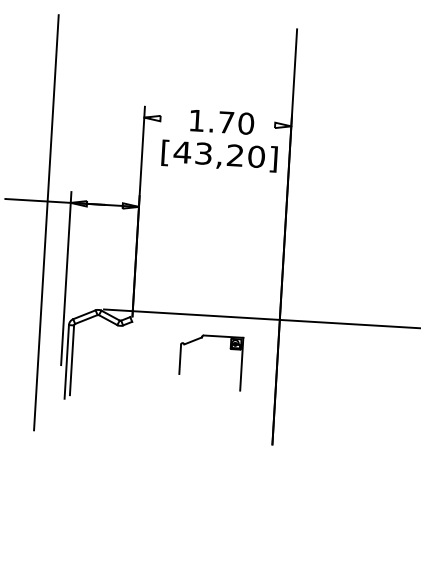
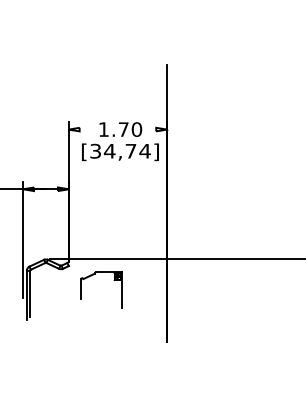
text: (218, 153) -> (119, 150), [43,20] -> [34,74]
line: (45, 222) -> (7, 203), removed
part: (229, 349) -> (113, 280), moved

